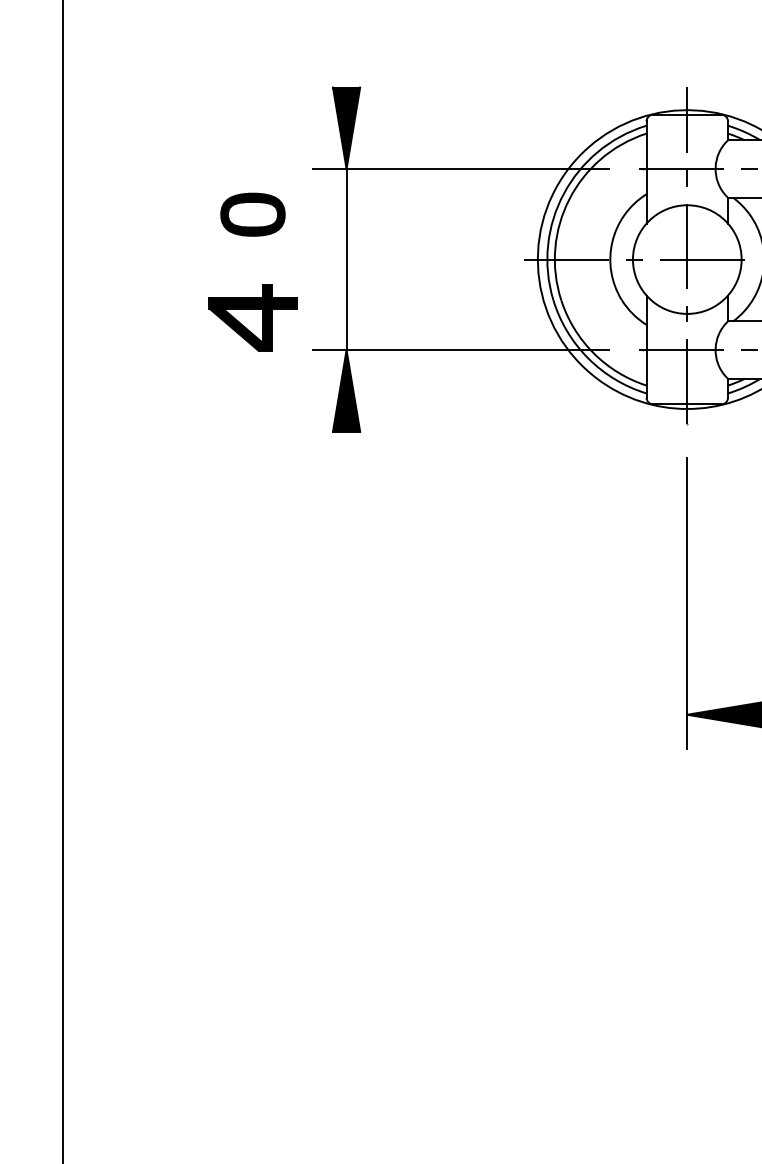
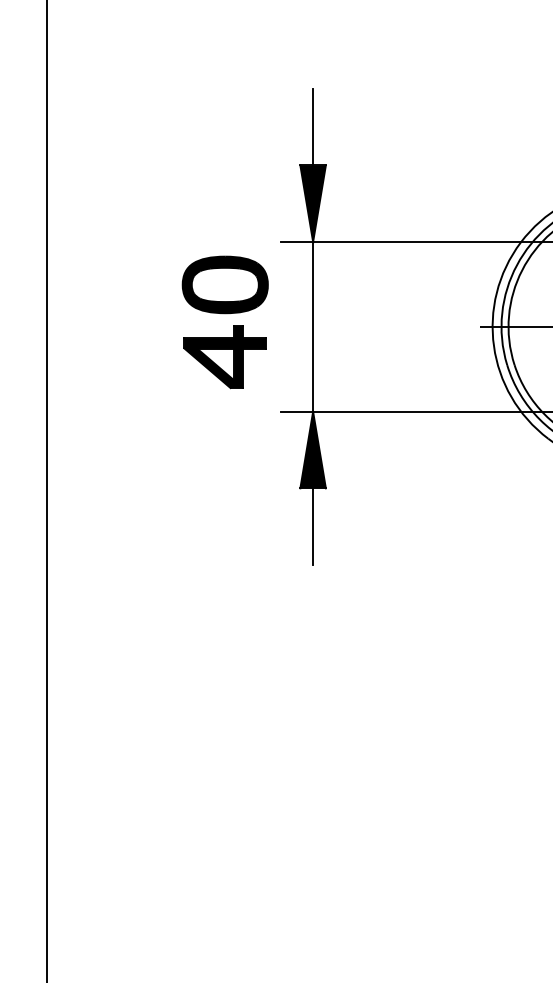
line: (346, 46) -> (313, 126), added
part: (252, 214) -> (224, 284), size x1.43
part: (252, 317) -> (224, 356), moved
line: (346, 472) -> (313, 526), added

